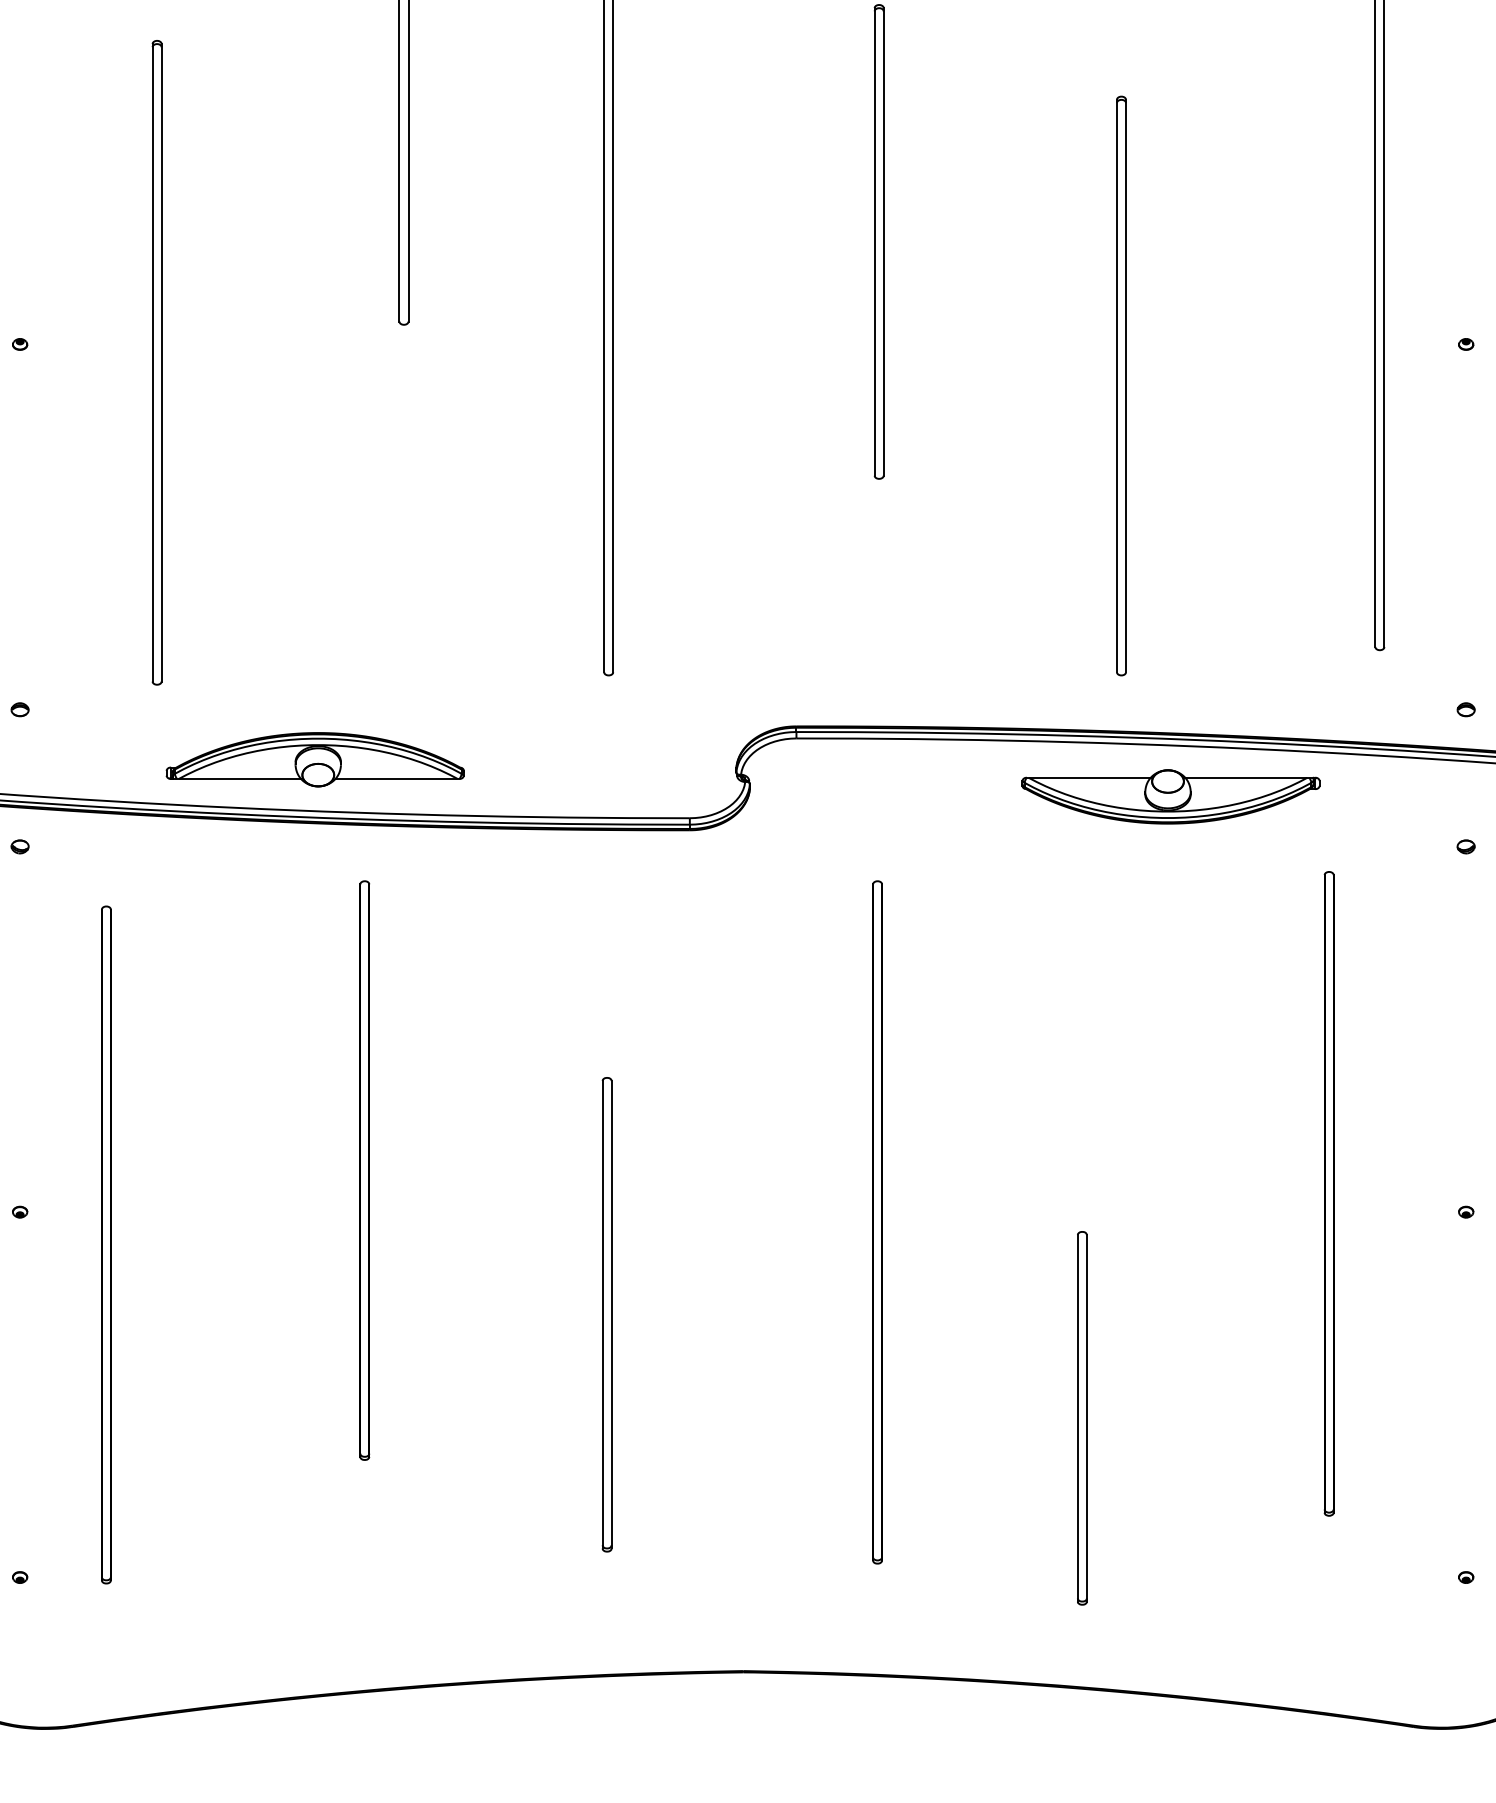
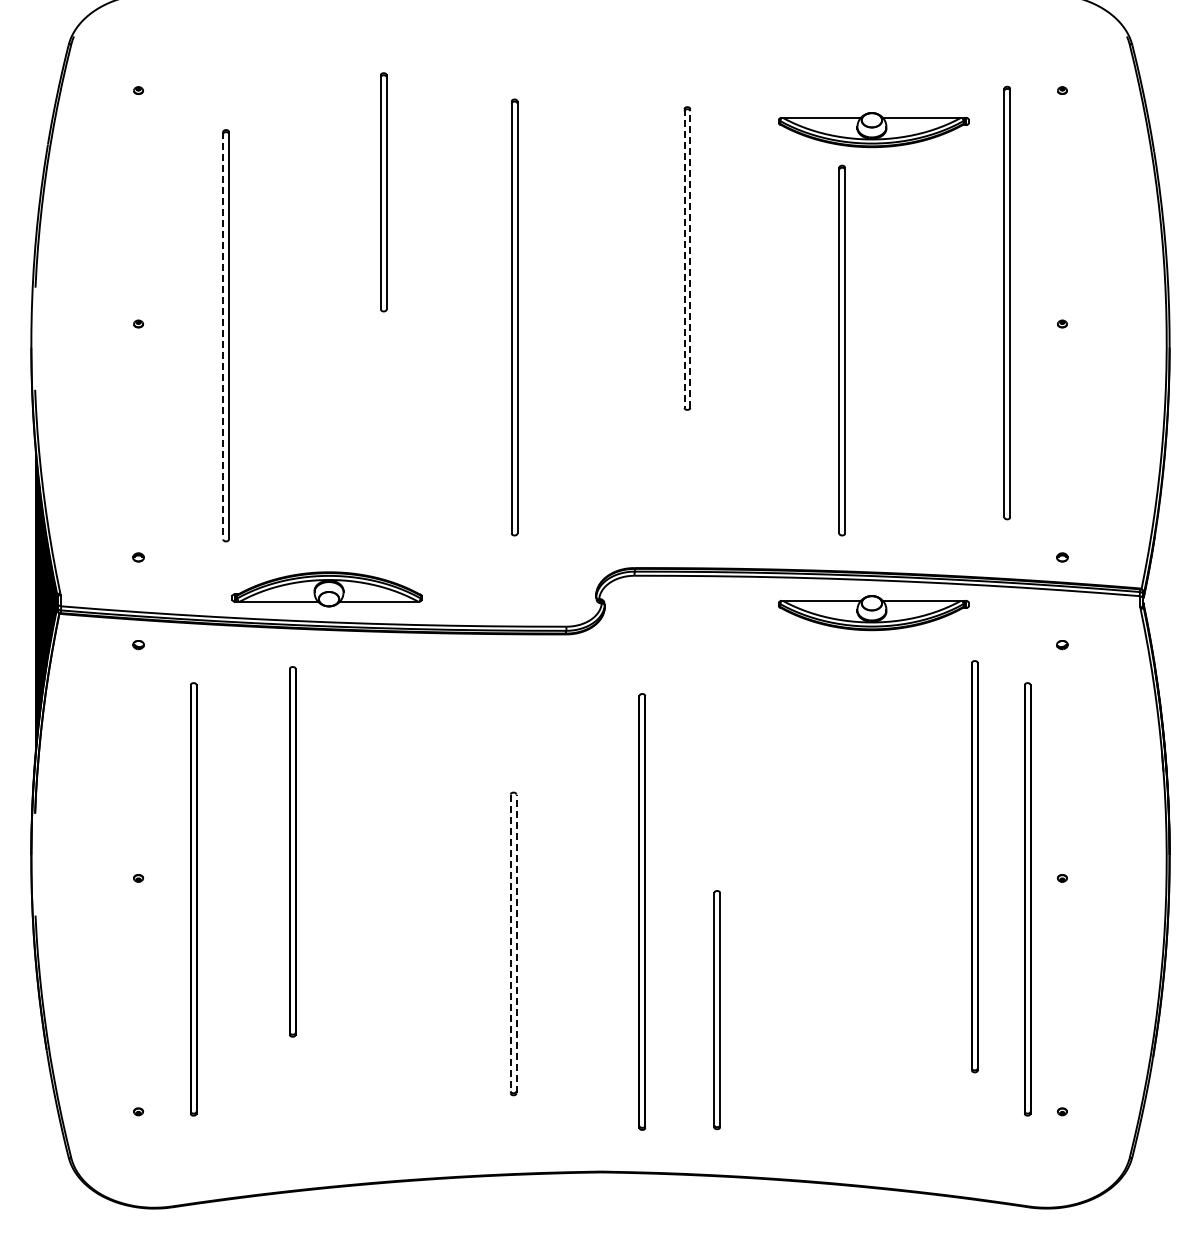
part: (1170, 41) -> (873, 130), added
line: (884, 241) -> (690, 258), solid -> dashed
line: (874, 243) -> (684, 259), solid -> dashed
line: (153, 362) -> (223, 335), solid -> dashed
part: (364, 1170) -> (292, 851), moved
part: (877, 1221) -> (642, 911), moved
part: (1411, 1245) -> (1027, 899), added
line: (611, 1314) -> (516, 943), solid -> dashed
line: (602, 1315) -> (510, 944), solid -> dashed
part: (1081, 1418) -> (716, 1010), moved

